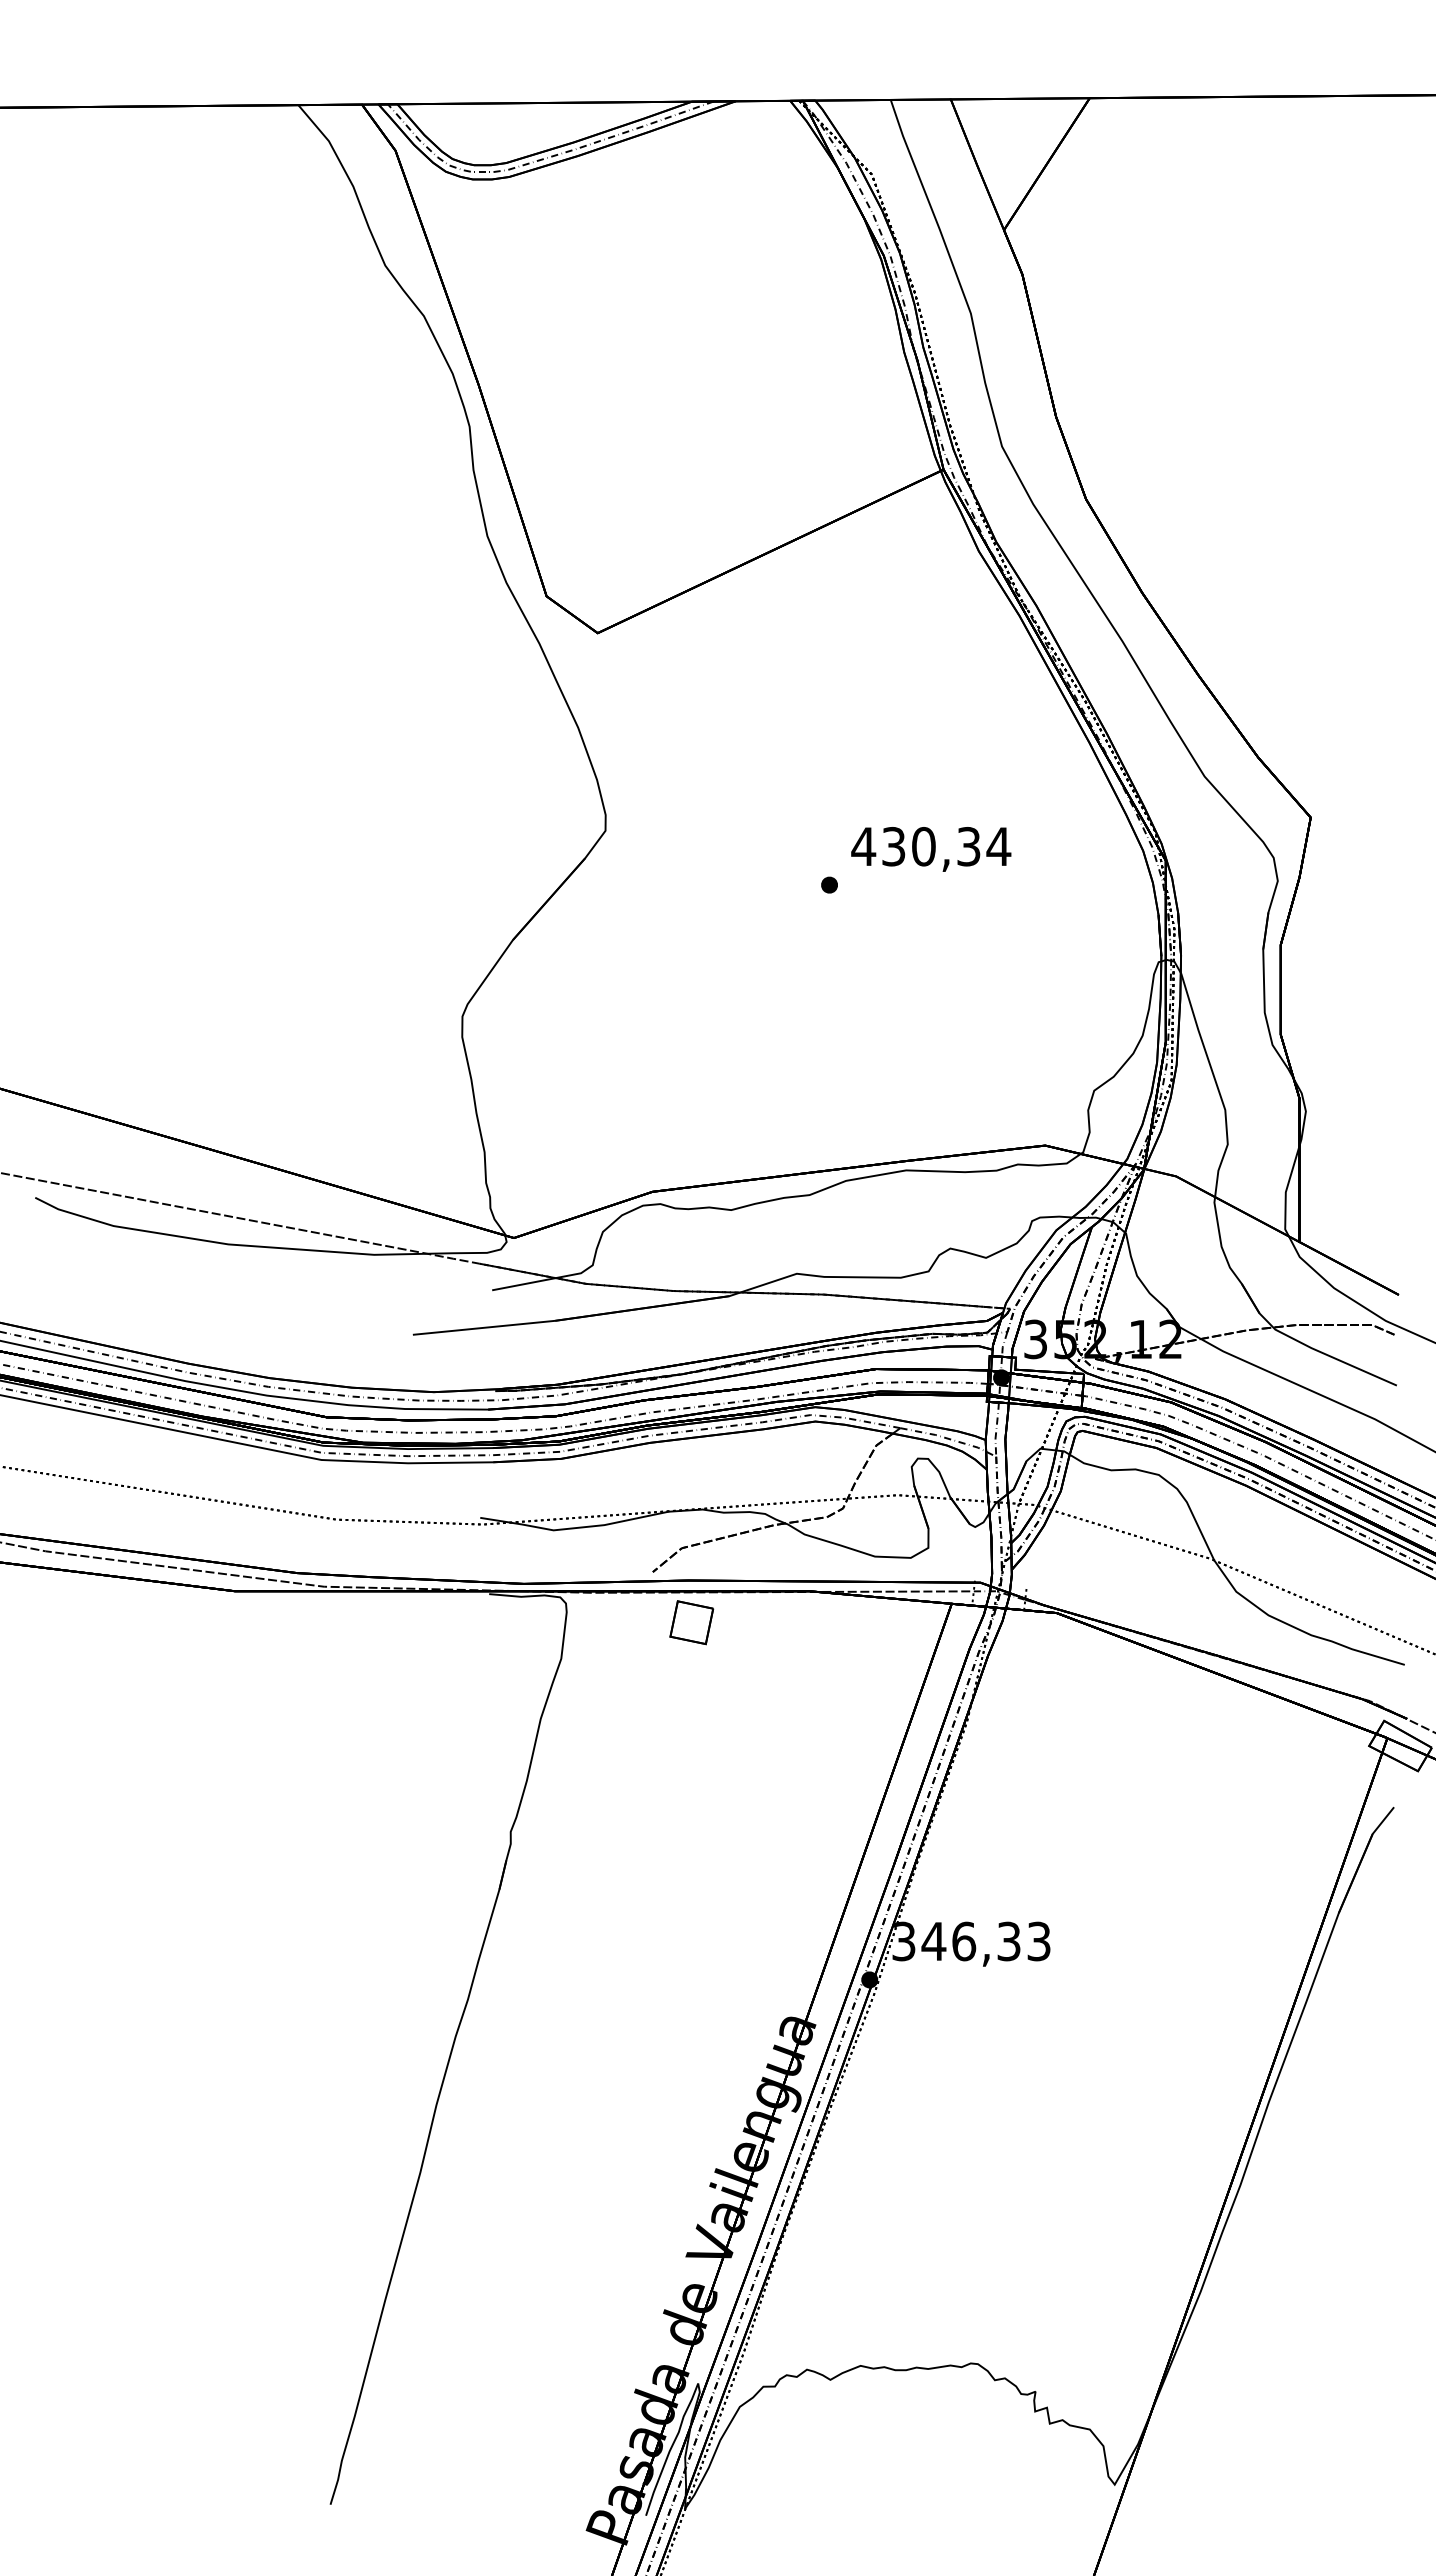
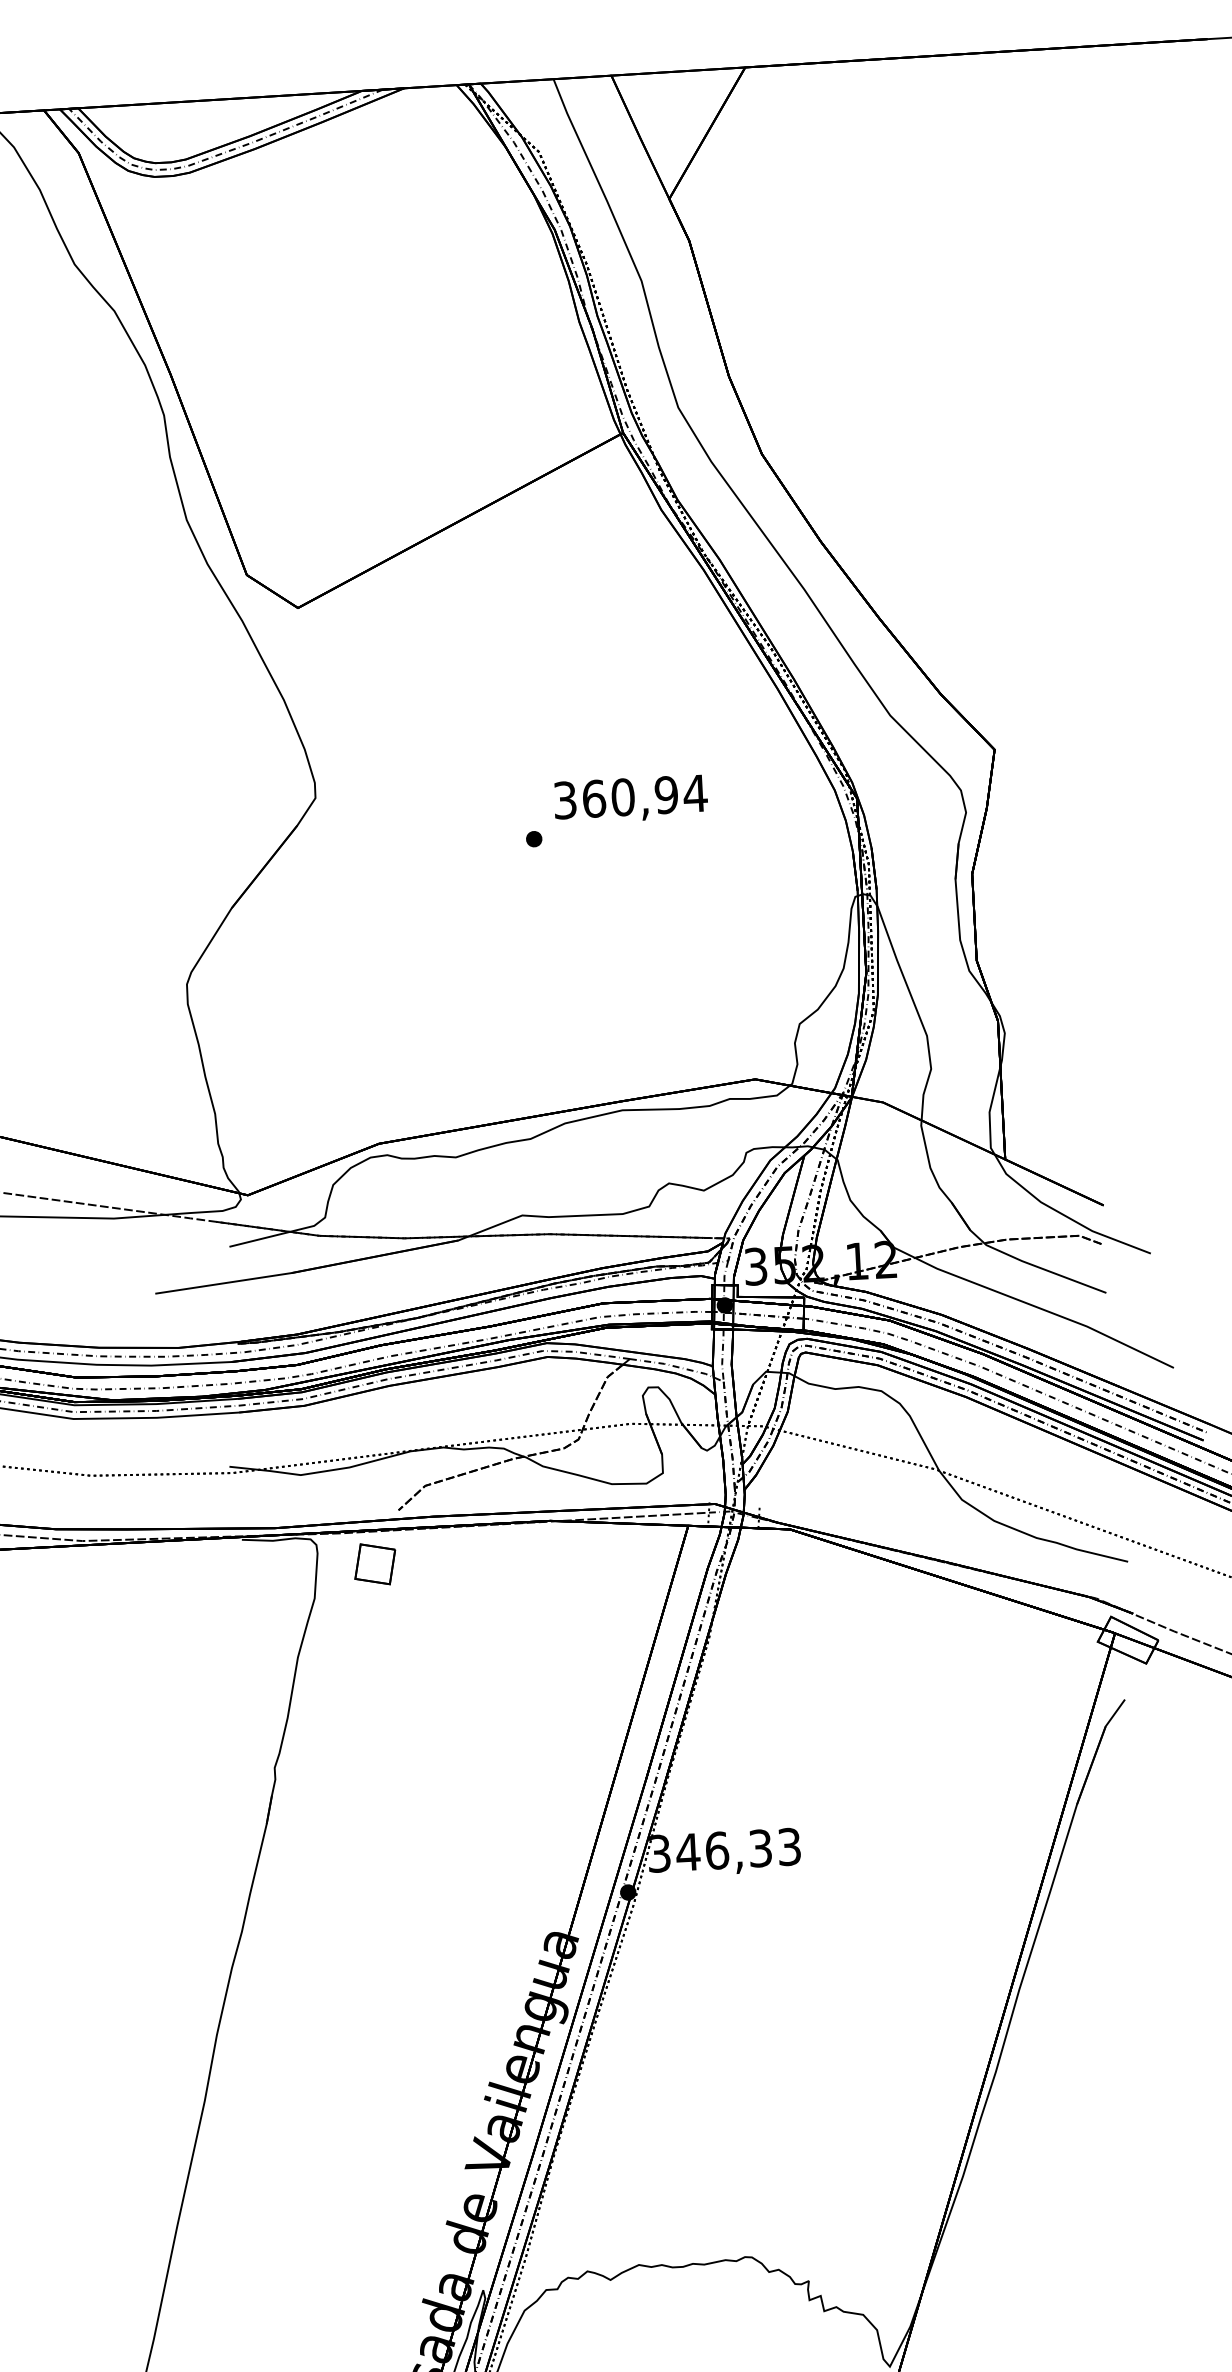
text: (915, 846) -> (615, 797), 430,34 -> 360,94
part: (691, 1622) -> (374, 1564), moved

